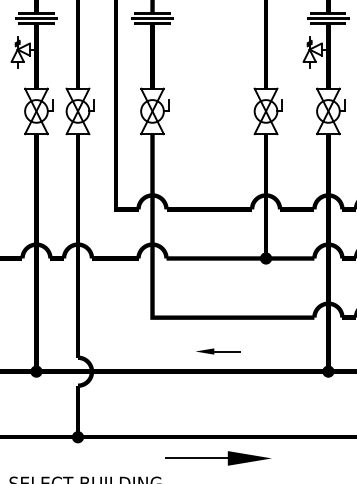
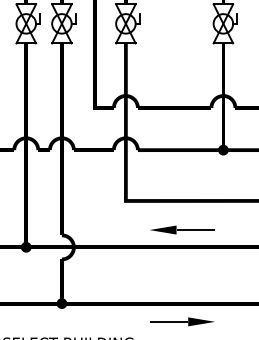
part: (218, 351) -> (182, 230), size x1.67
part: (217, 458) -> (181, 321), size x0.71

